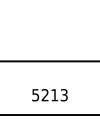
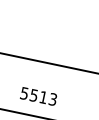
text: (44, 95) -> (33, 95), 5213 -> 5513

